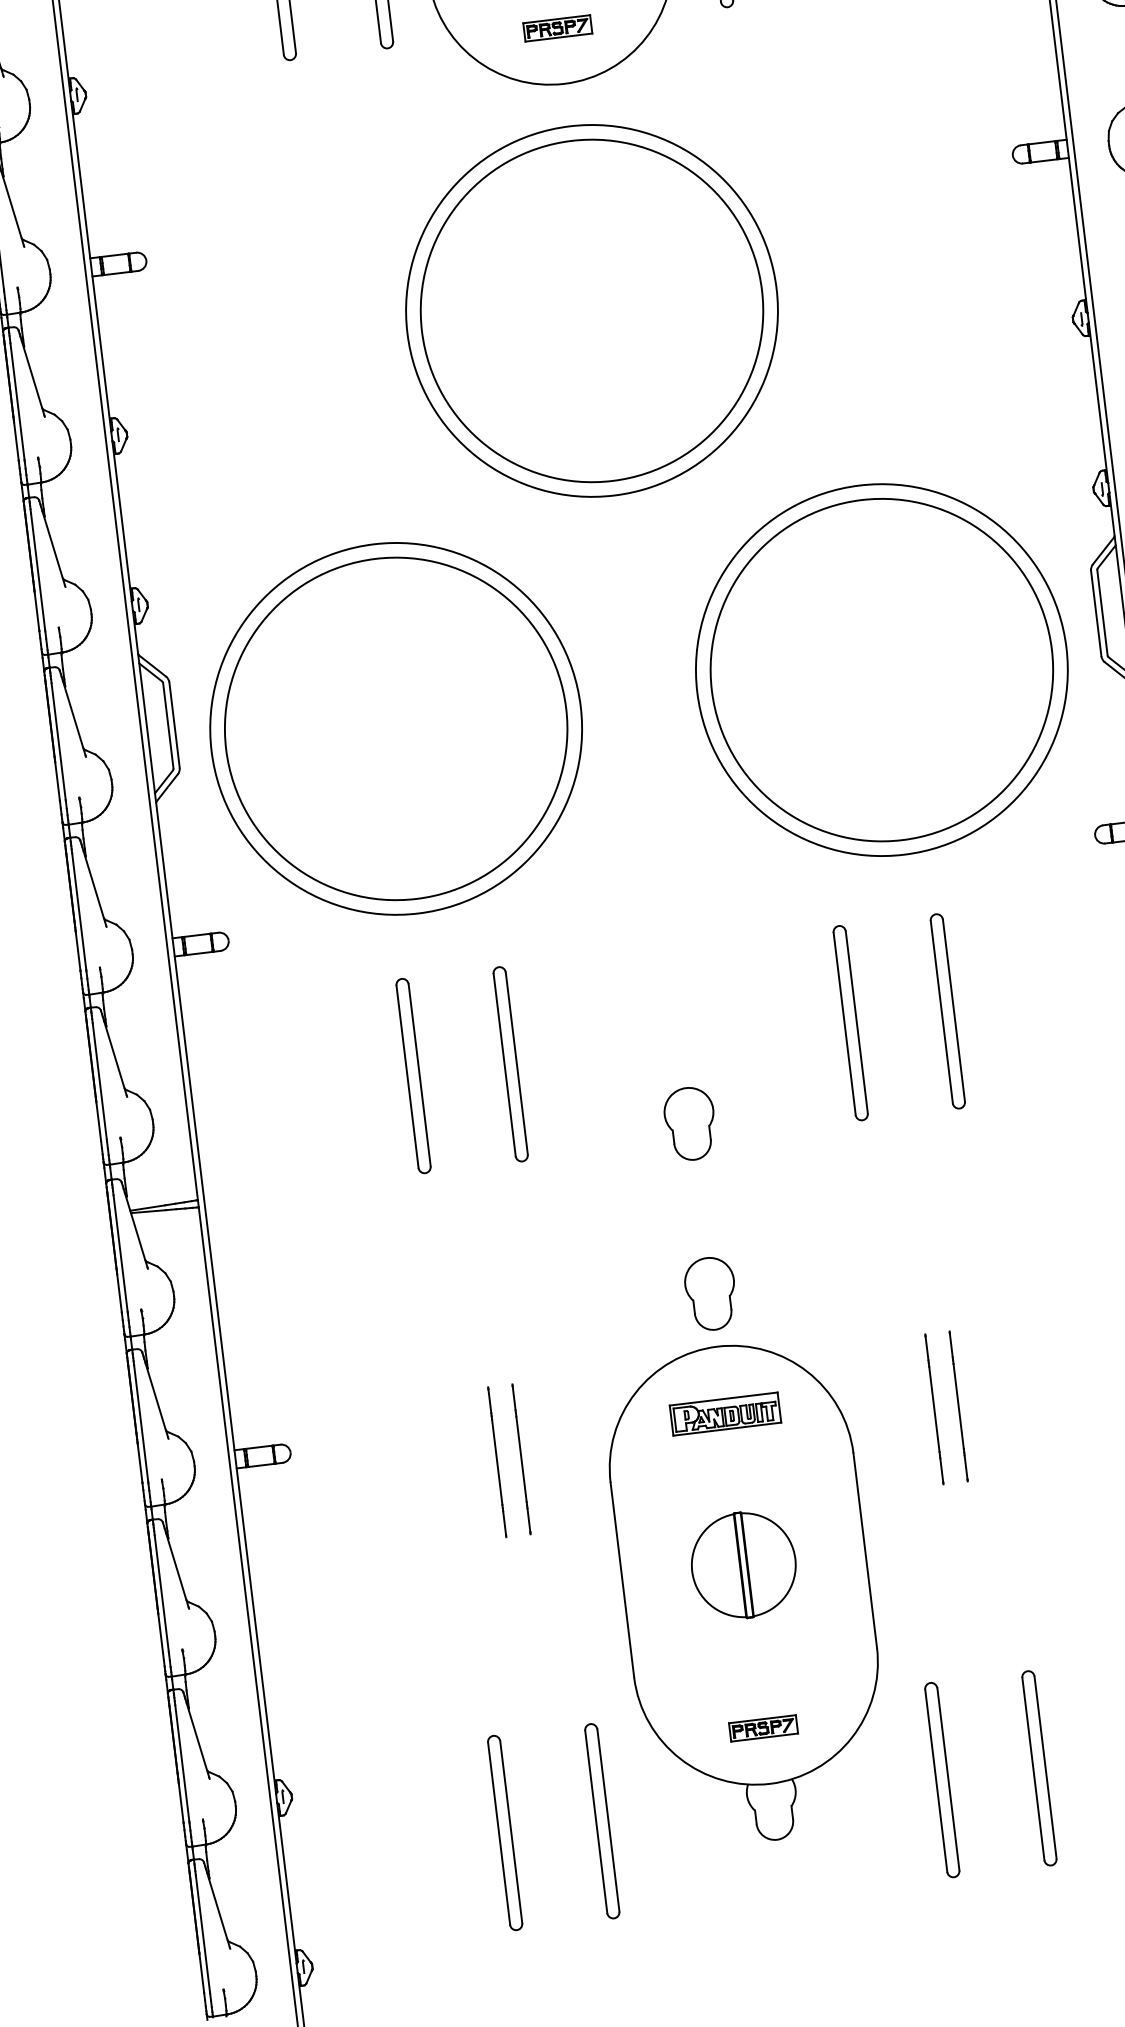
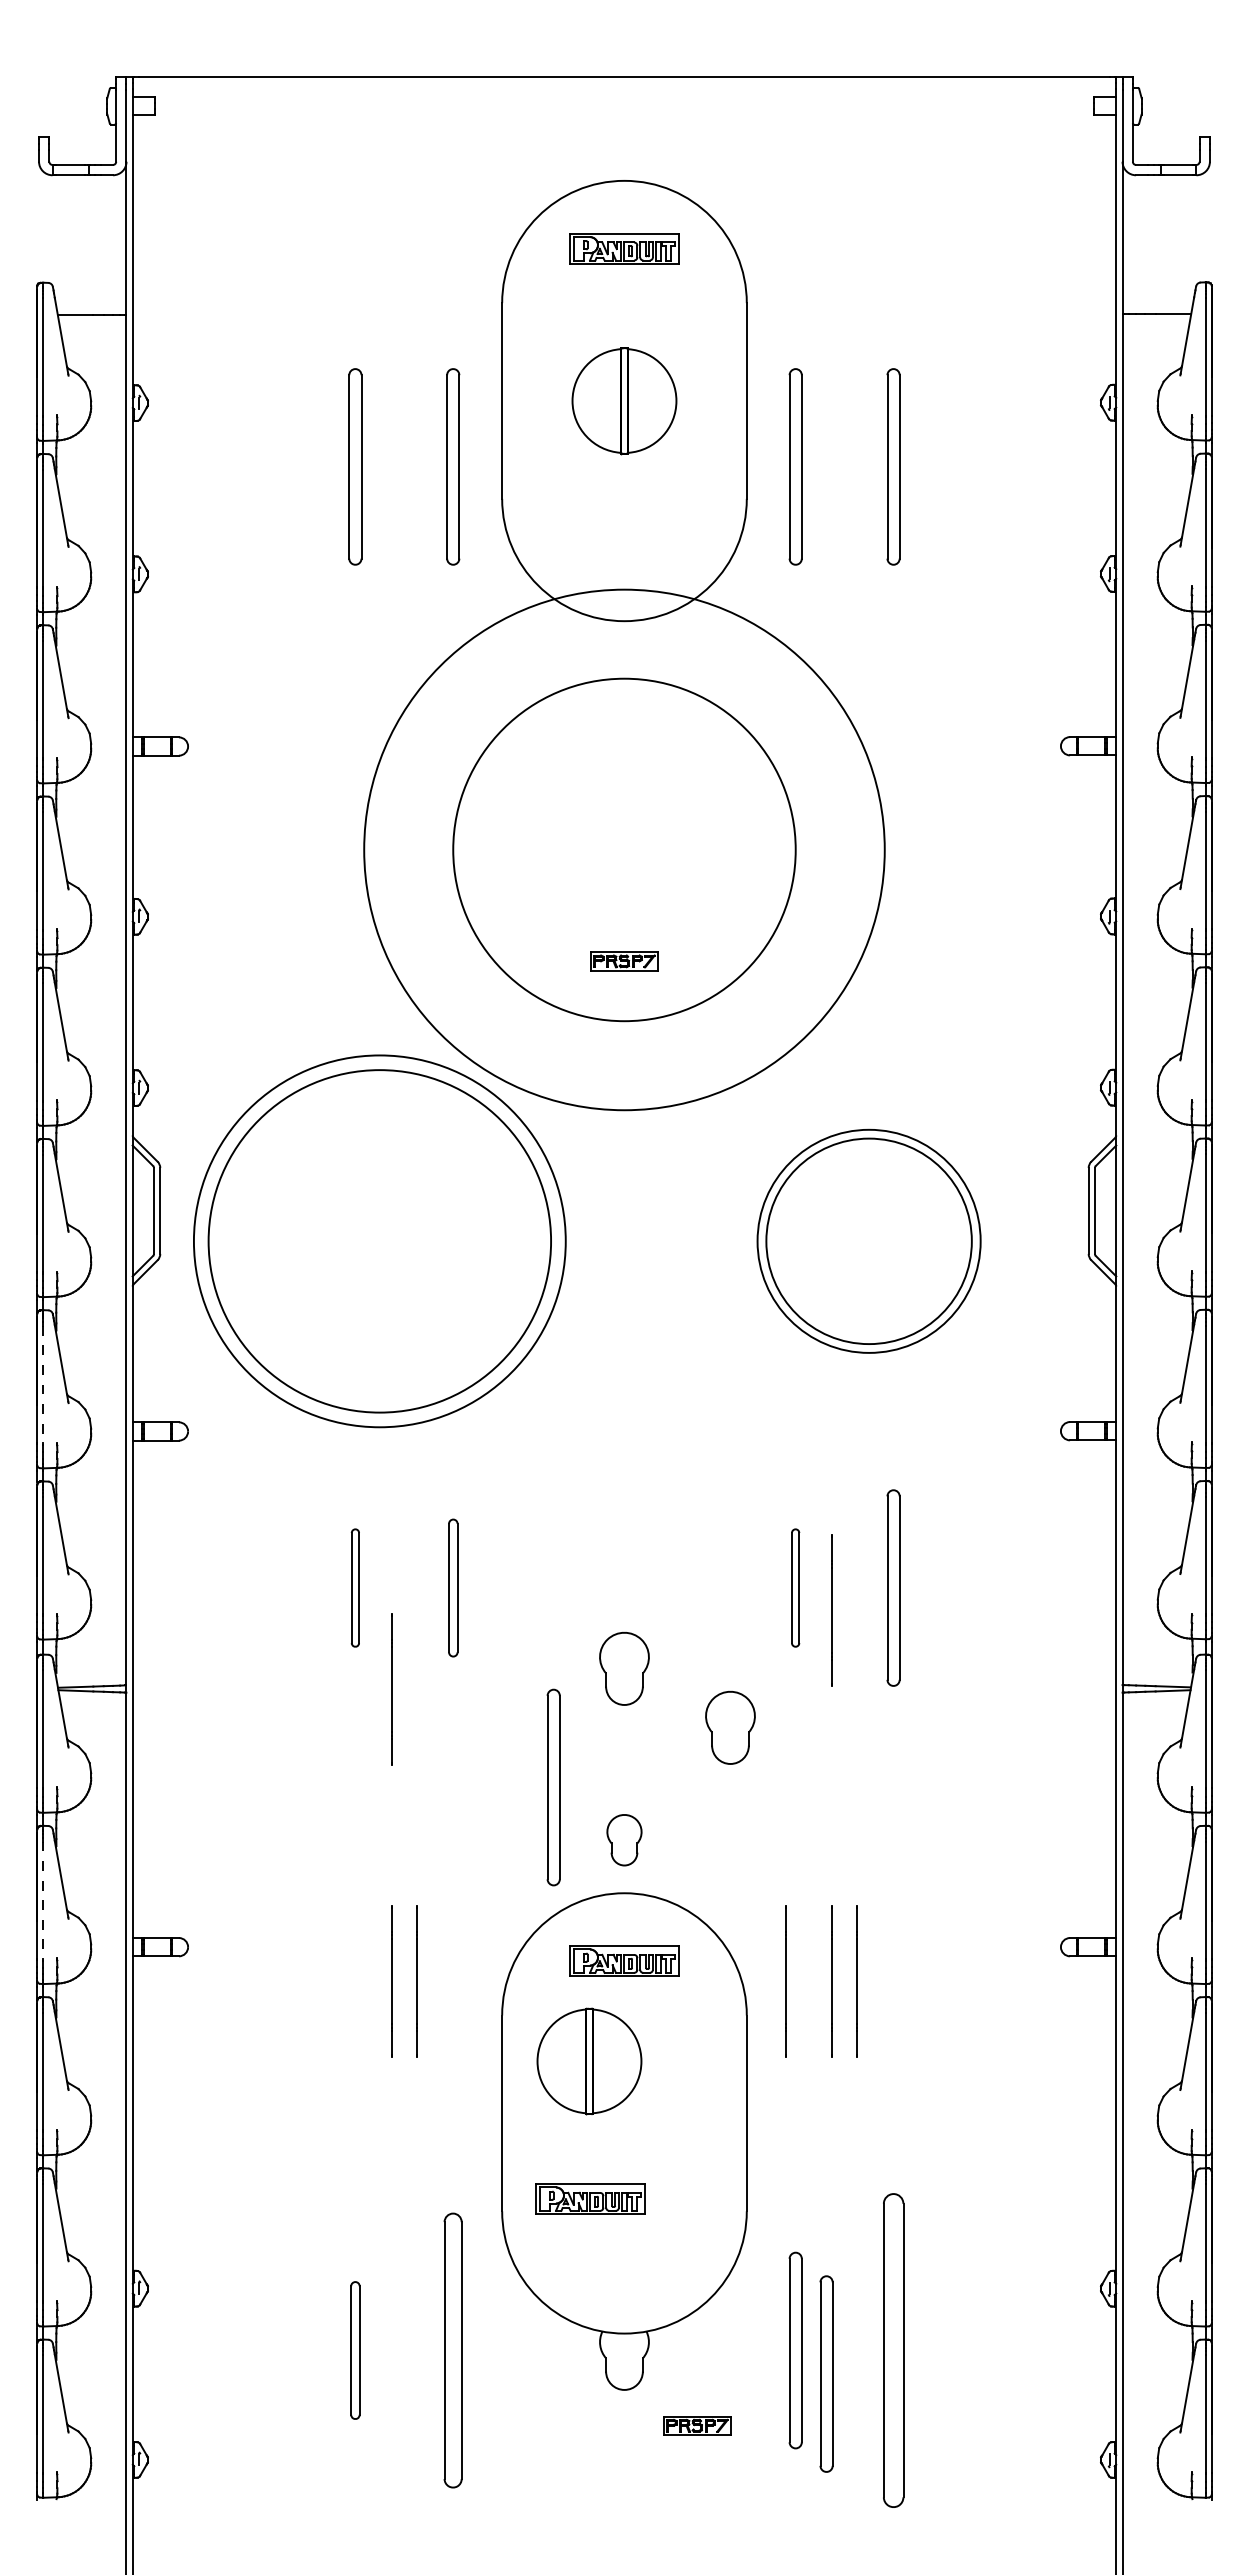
part: (557, 28) -> (624, 961), moved
circle: (591, 310) -> (624, 849), size x1.4
circle: (881, 670) -> (868, 1241), size x0.6
circle: (882, 670) -> (869, 1241), size x0.6
line: (79, 911) -> (43, 1384), solid -> dashed
part: (850, 1022) -> (795, 1587), size x0.6
line: (888, 1041) -> (831, 1610), added
part: (510, 1063) -> (453, 1587), size x0.7
part: (413, 1075) -> (355, 1587), size x0.6
part: (802, 1169) -> (730, 1727), added
line: (461, 1172) -> (391, 1689), added
part: (634, 1250) -> (553, 1787), added
part: (711, 1294) -> (624, 1840), size x0.7
line: (887, 1414) -> (785, 1981), added
line: (141, 1423) -> (43, 1900), solid -> dashed
part: (743, 1565) -> (589, 2061), moved
part: (720, 1653) -> (590, 2198), added
part: (763, 1728) -> (697, 2425), moved
part: (1039, 1768) -> (893, 2350), size x1.6
part: (975, 1799) -> (826, 2373), added
part: (602, 1821) -> (453, 2350), size x1.4
part: (505, 1832) -> (355, 2350), size x0.7

